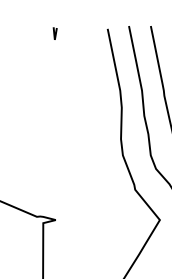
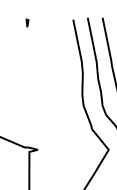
line: (55, 32) -> (27, 22), moved

